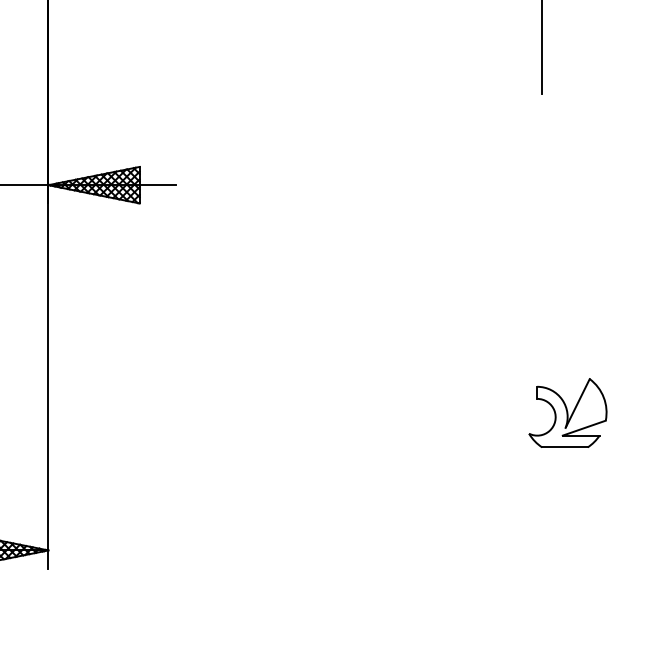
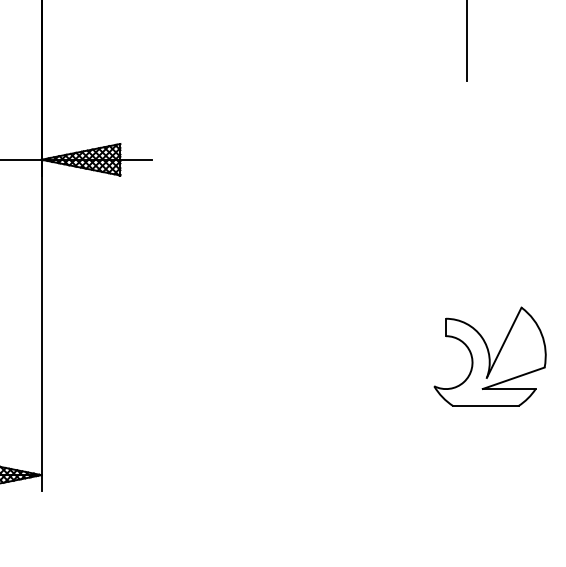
part: (567, 412) -> (489, 356), size x1.67

